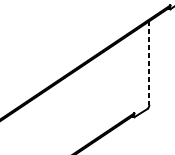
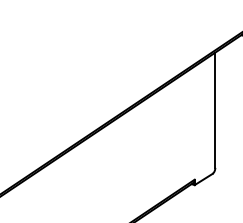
line: (149, 63) -> (215, 110), dashed -> solid

